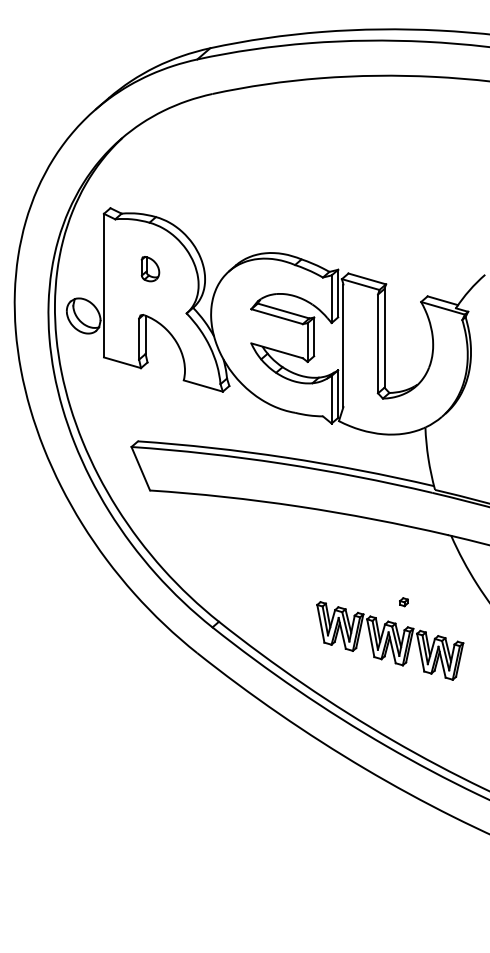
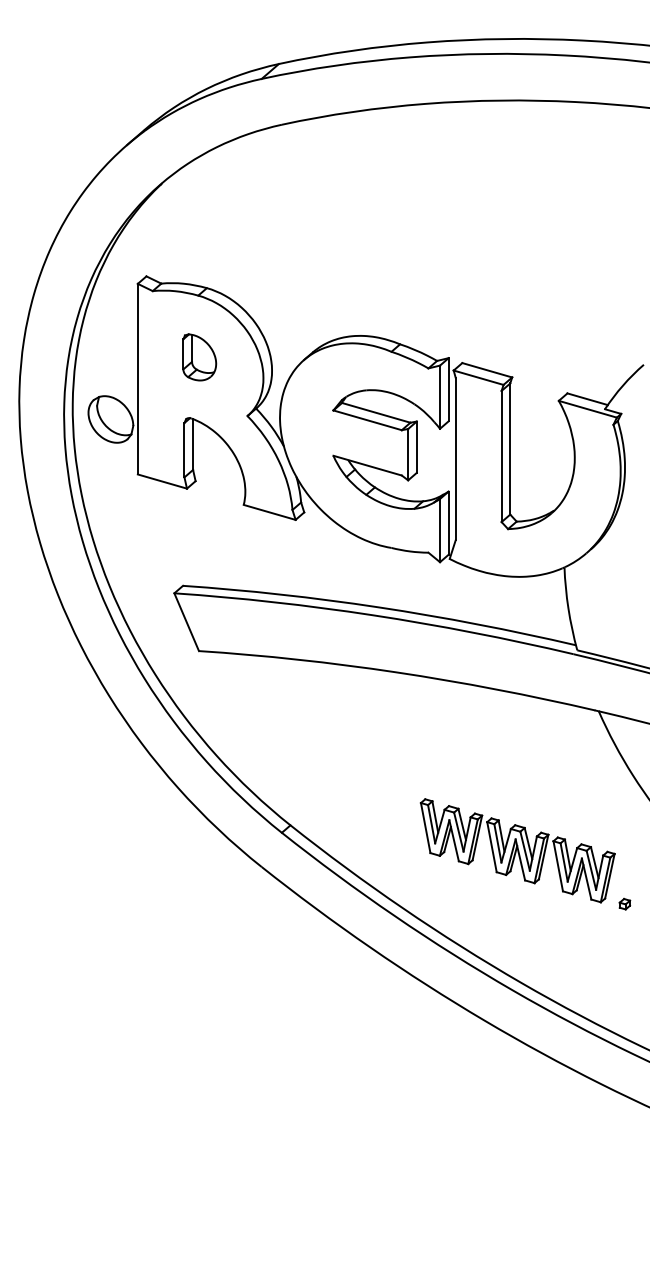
part: (150, 268) -> (199, 356), size x1.43
part: (403, 602) -> (624, 904), moved

